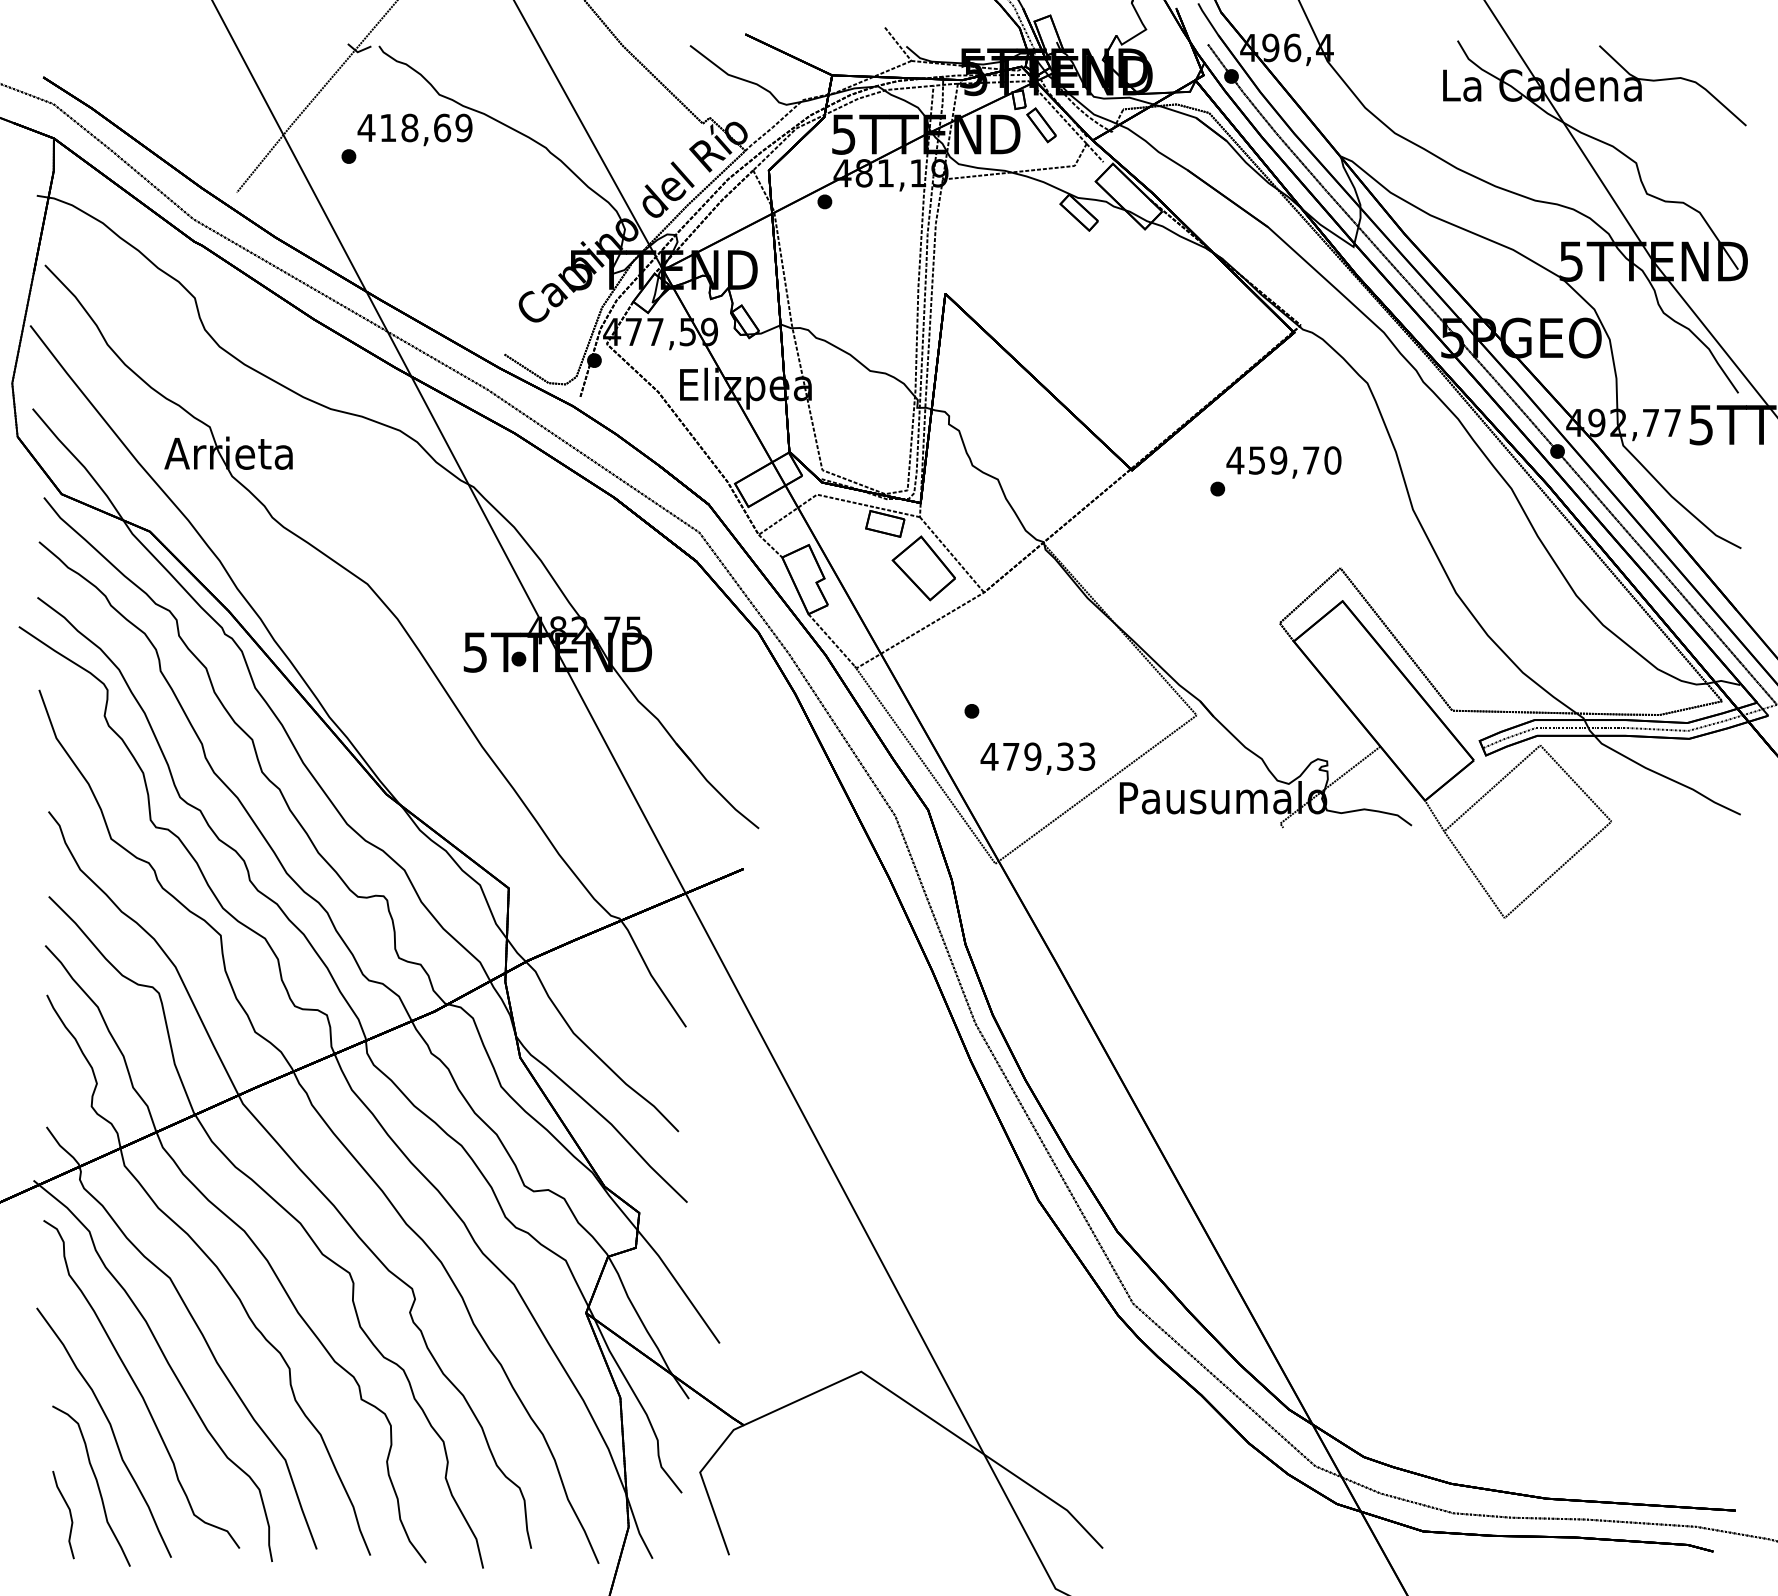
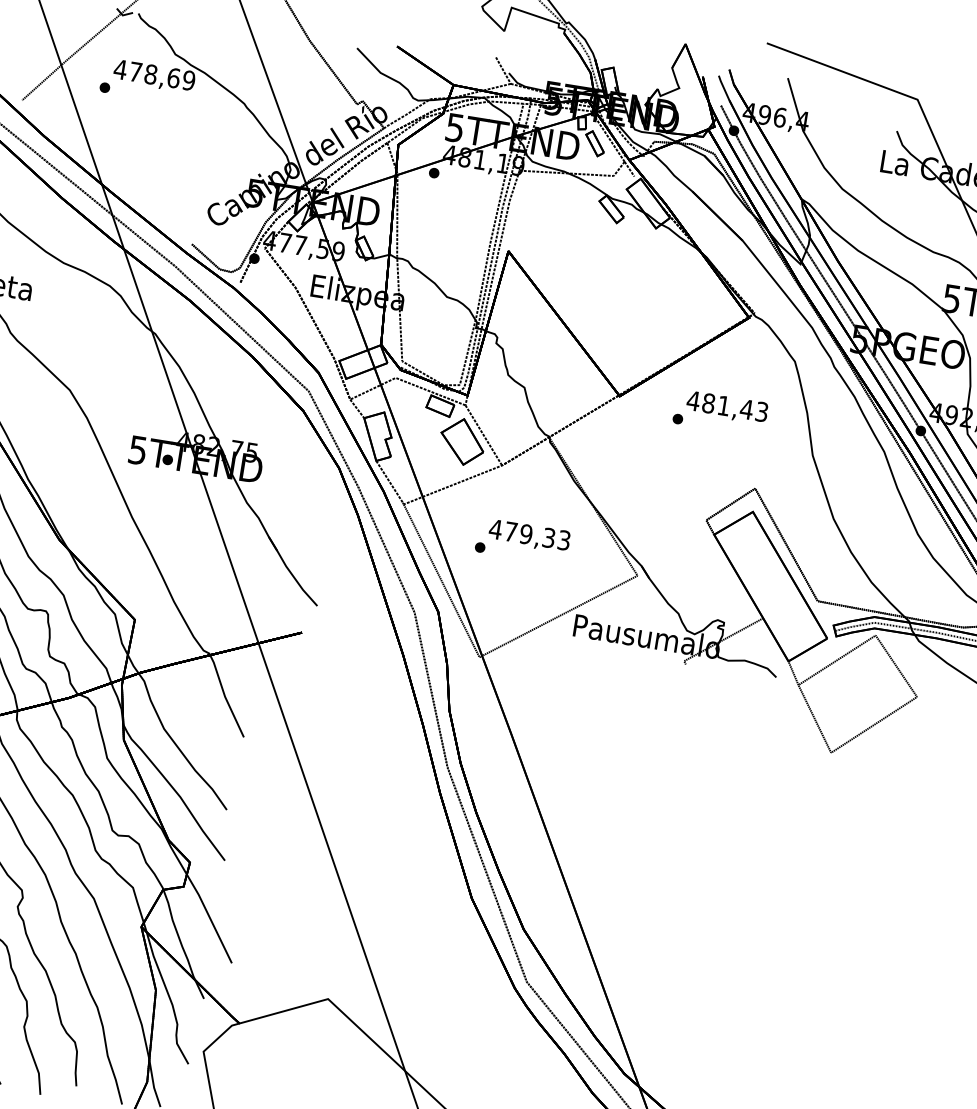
text: (388, 127) -> (135, 71), 418,69 -> 478,69
text: (1294, 460) -> (735, 407), 459,70 -> 481,43
text: (1037, 758) -> (529, 536), moved

